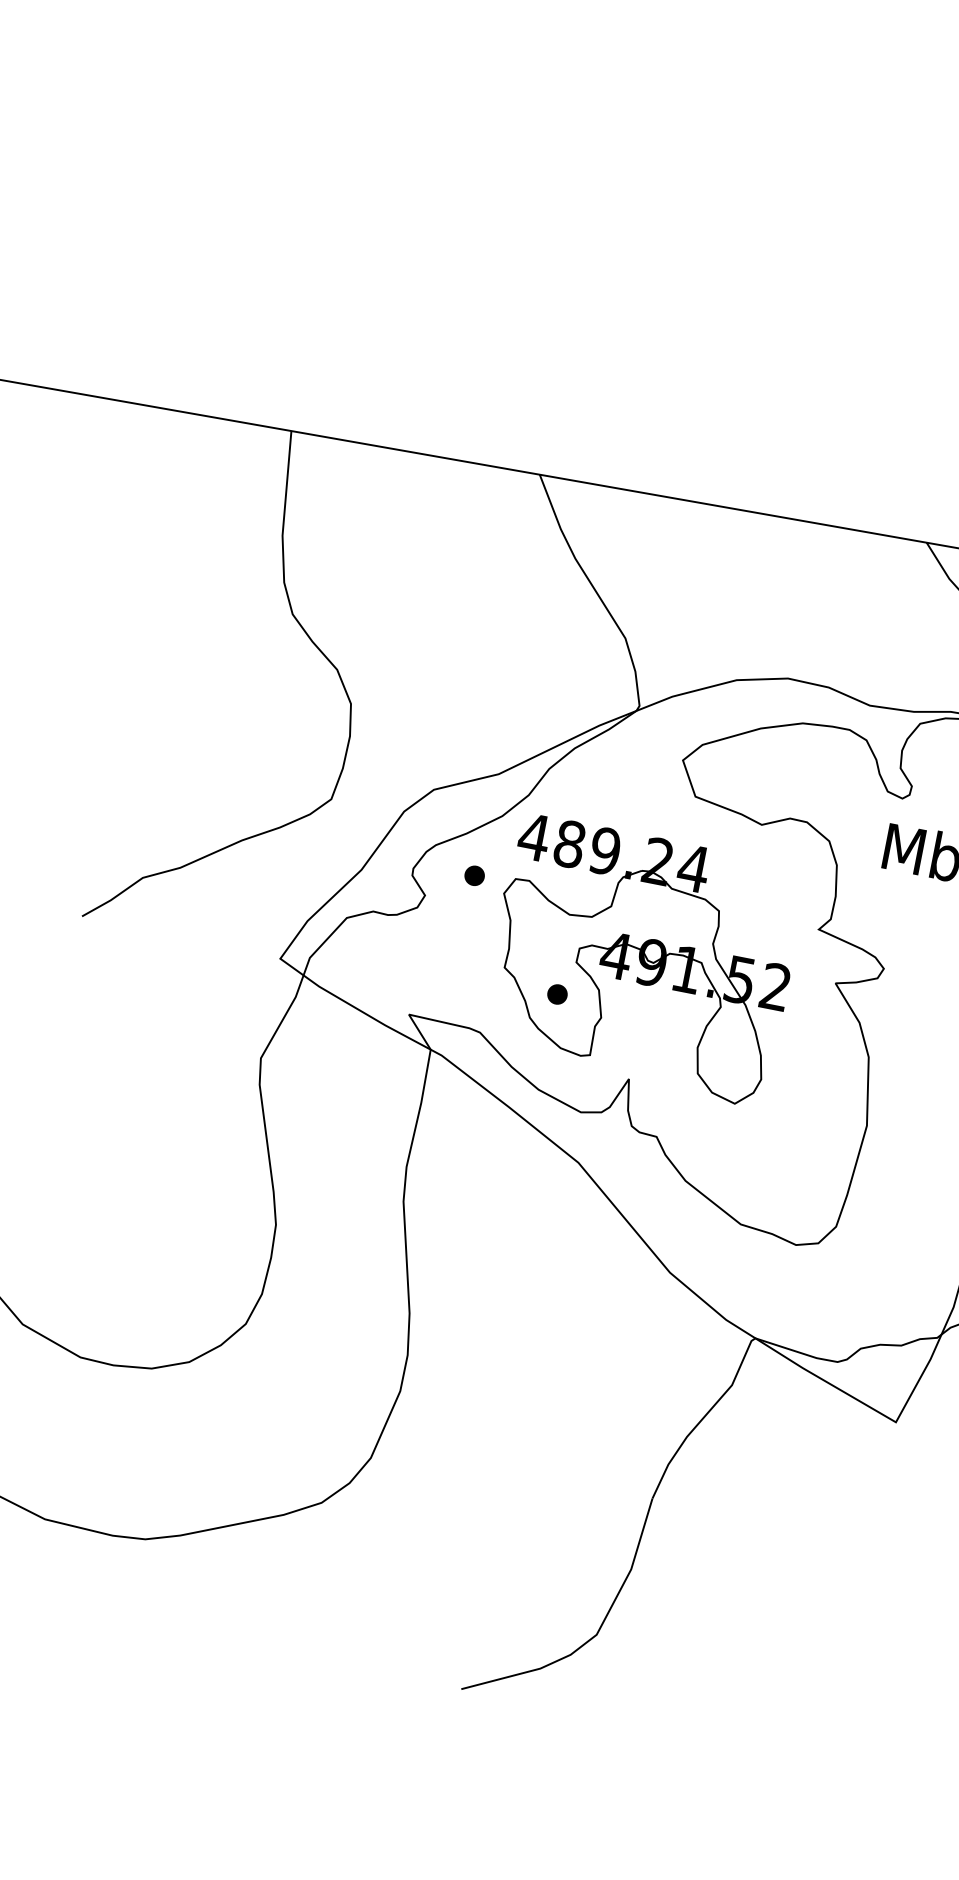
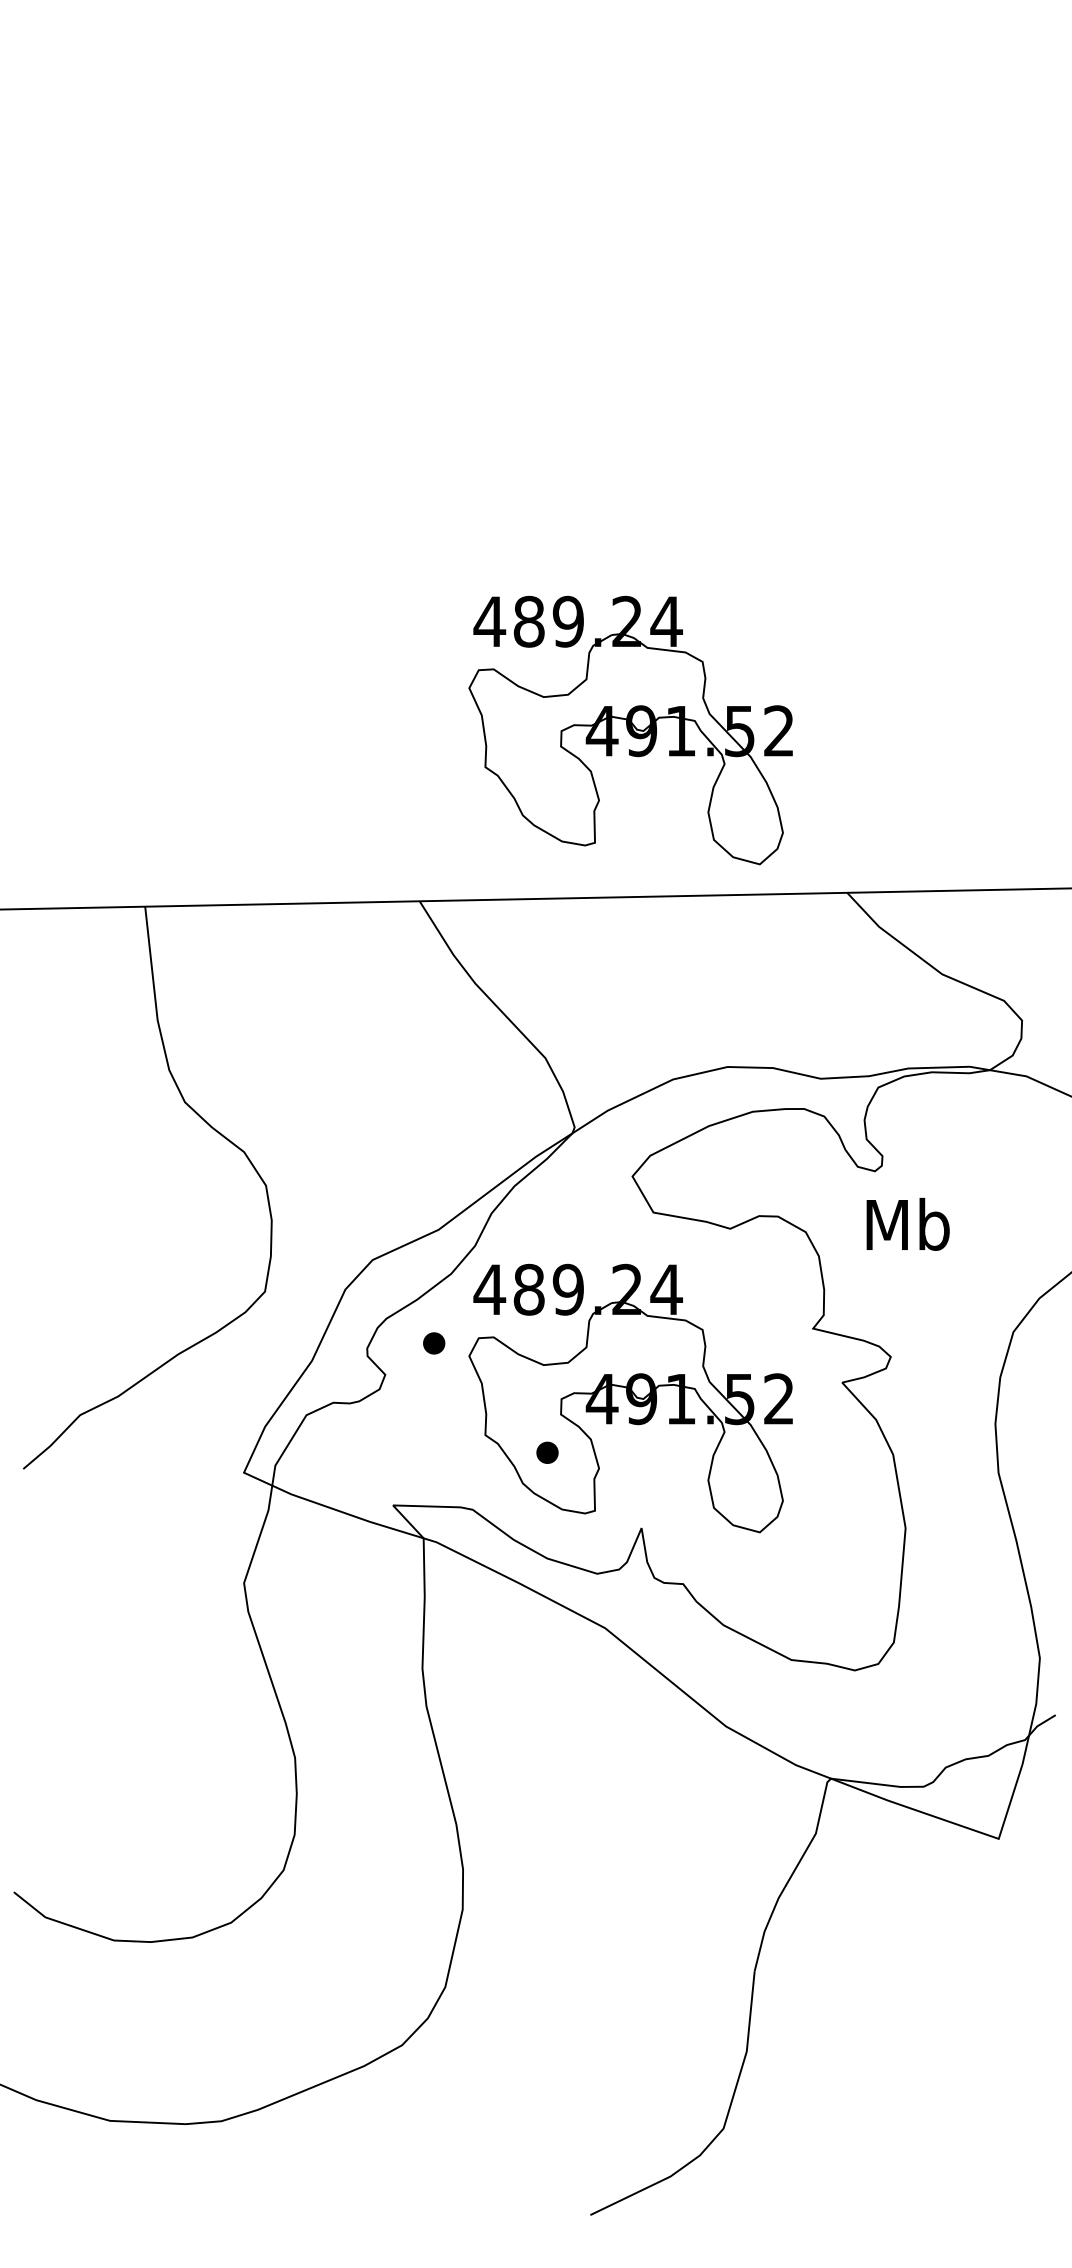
part: (760, 358) -> (630, 730), added

